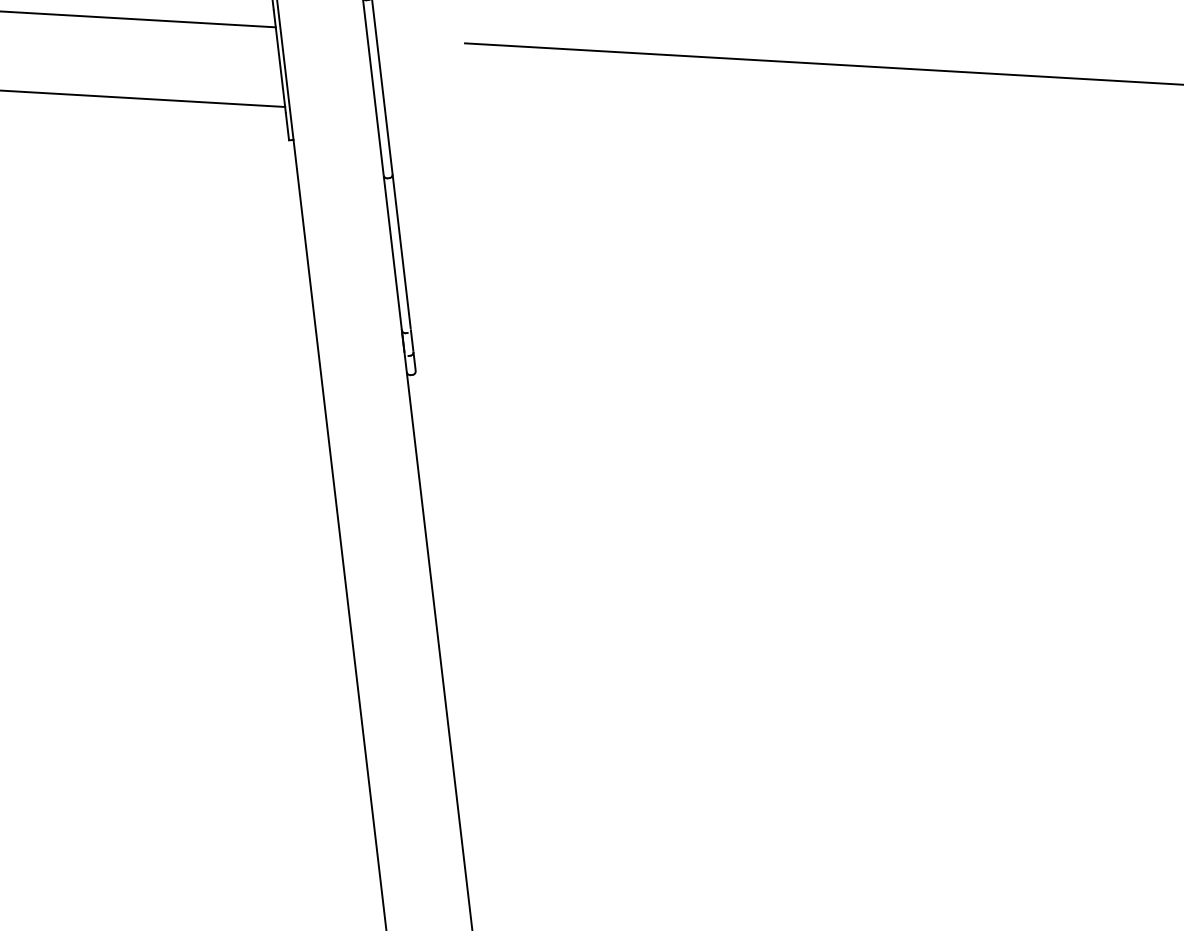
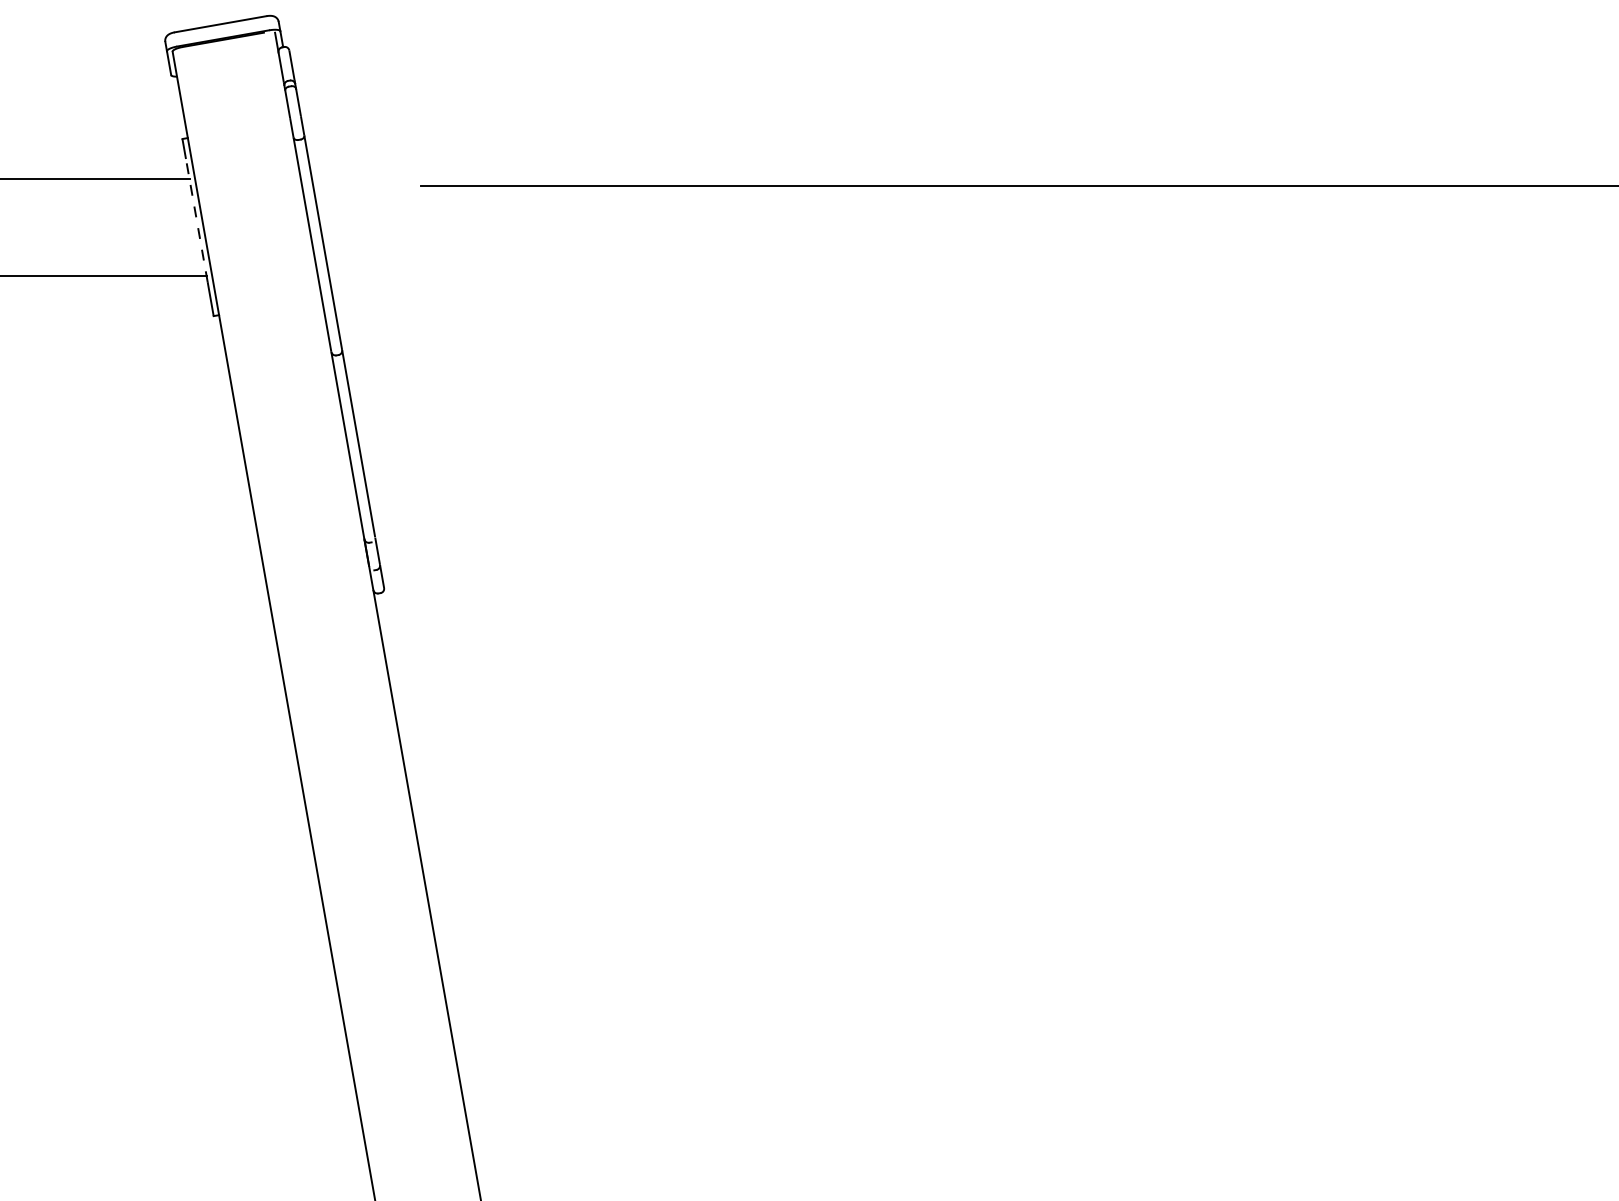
line: (279, 61) -> (196, 220), solid -> dashed

